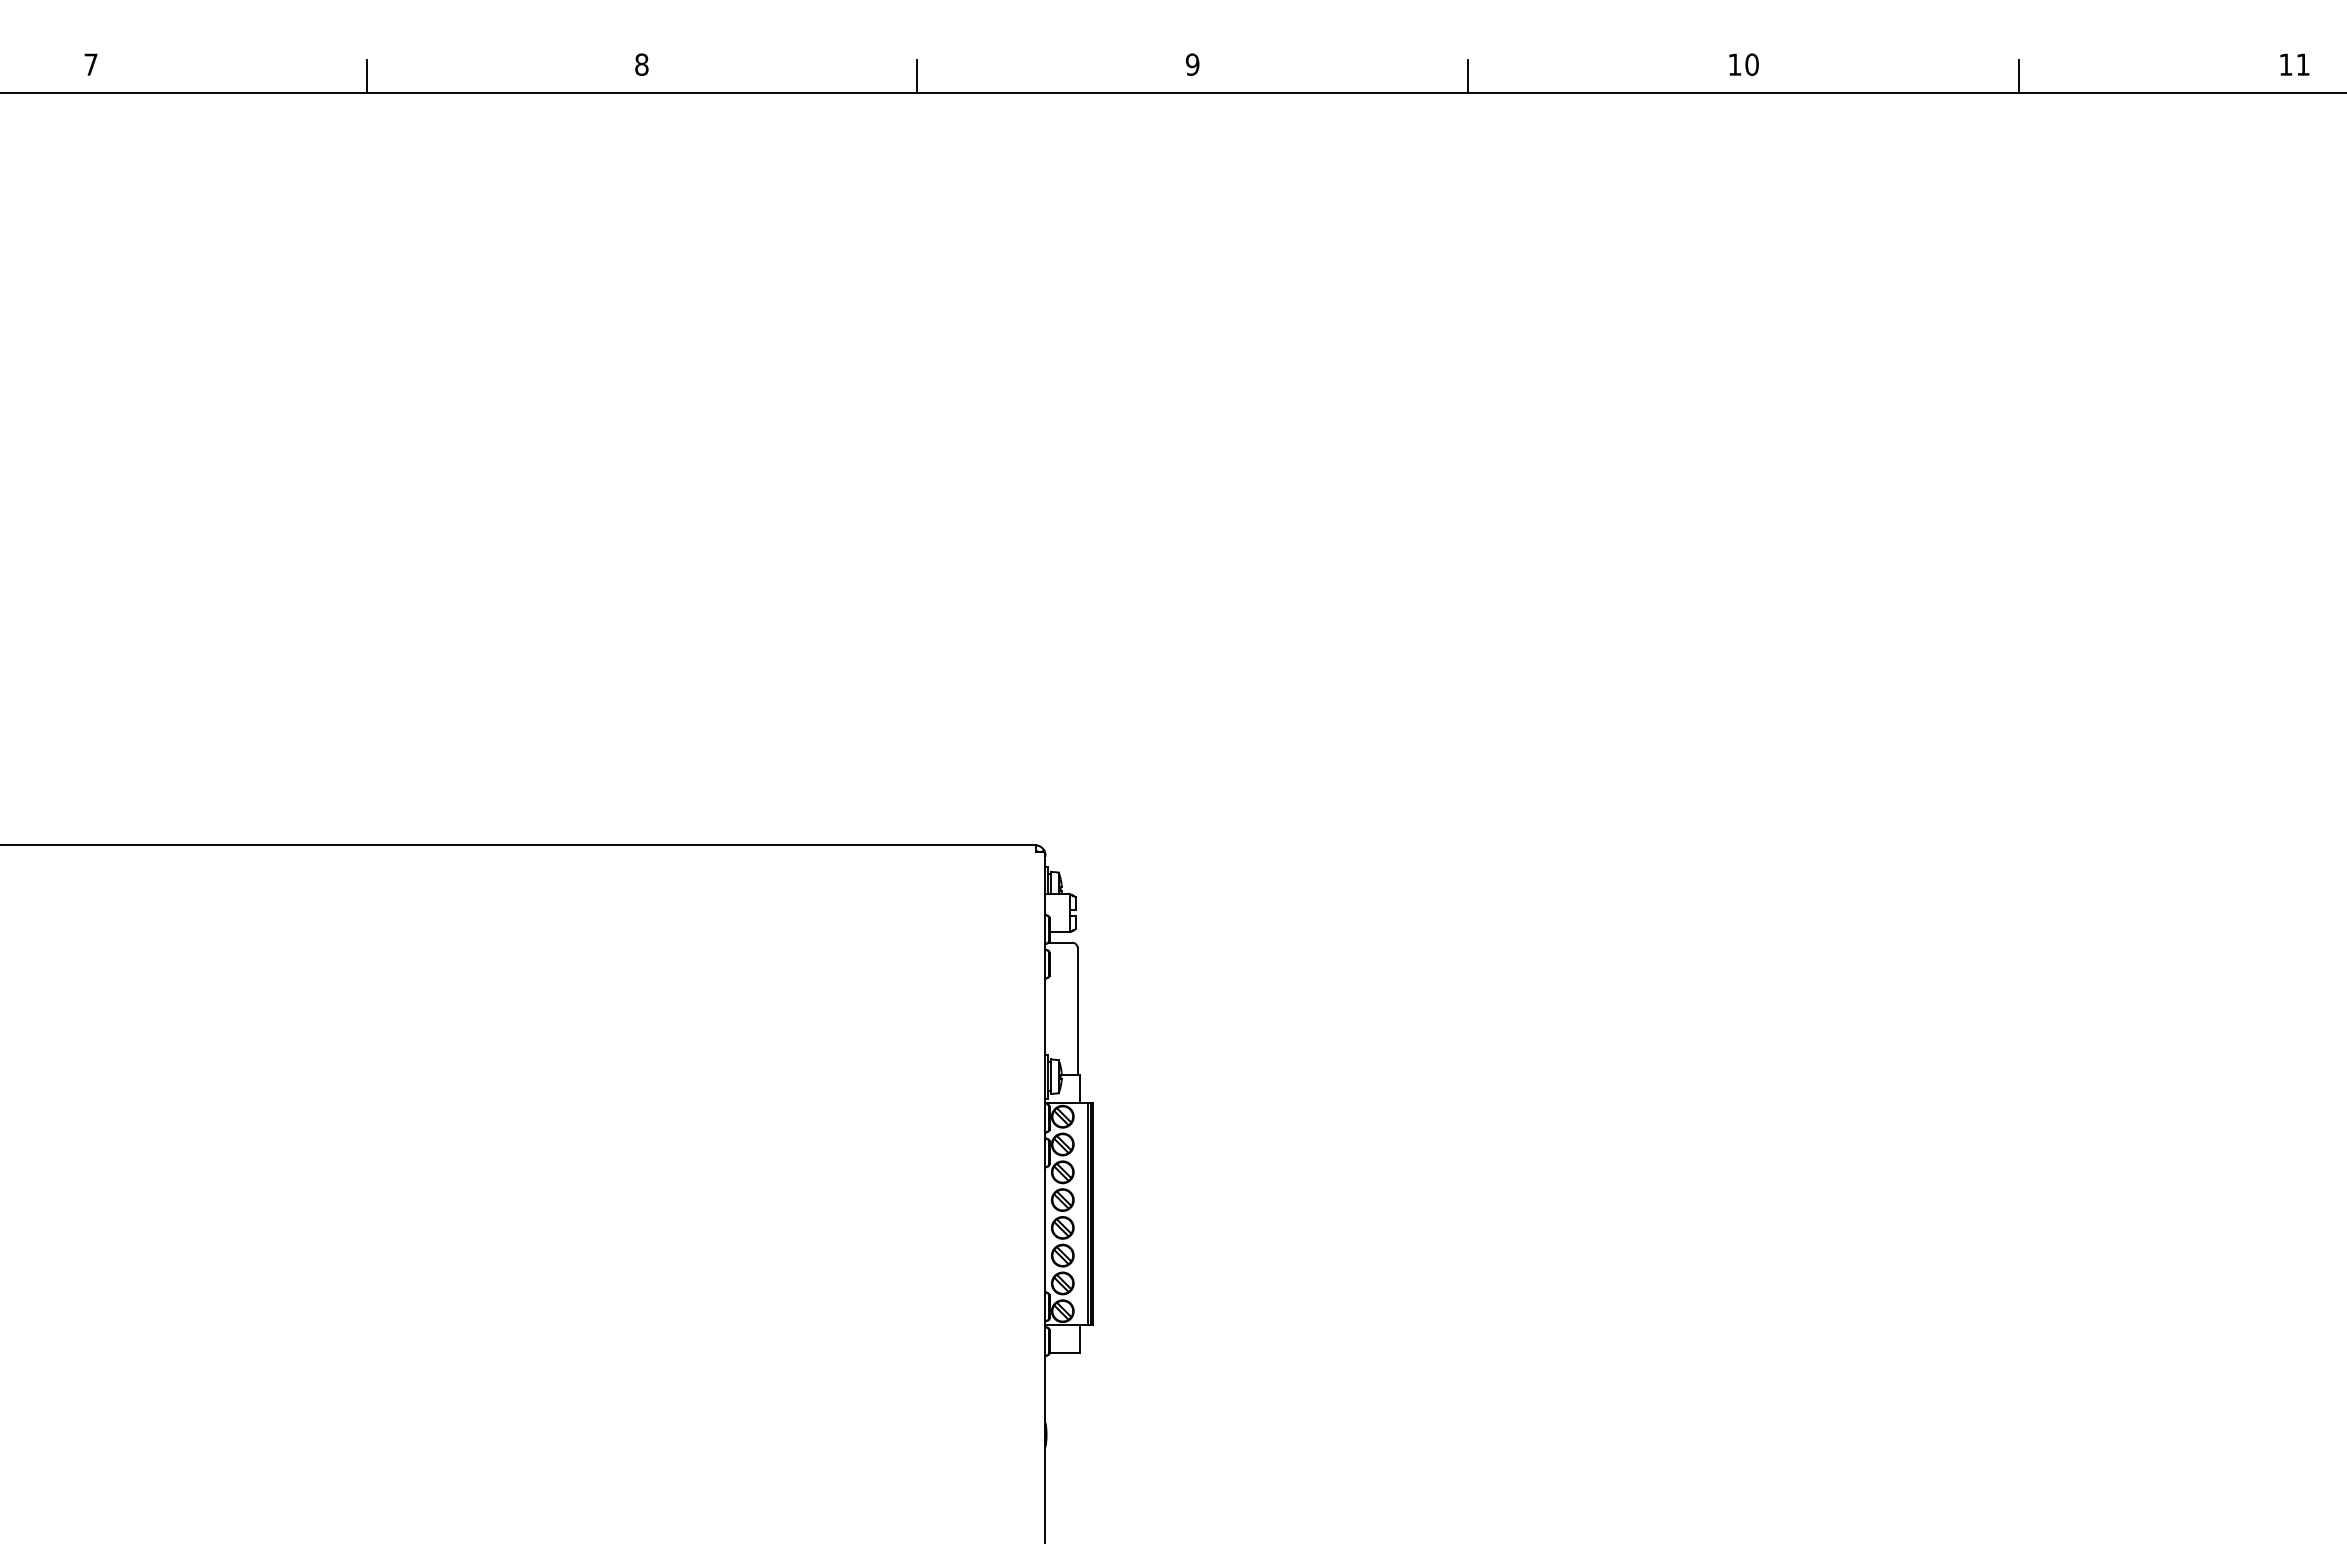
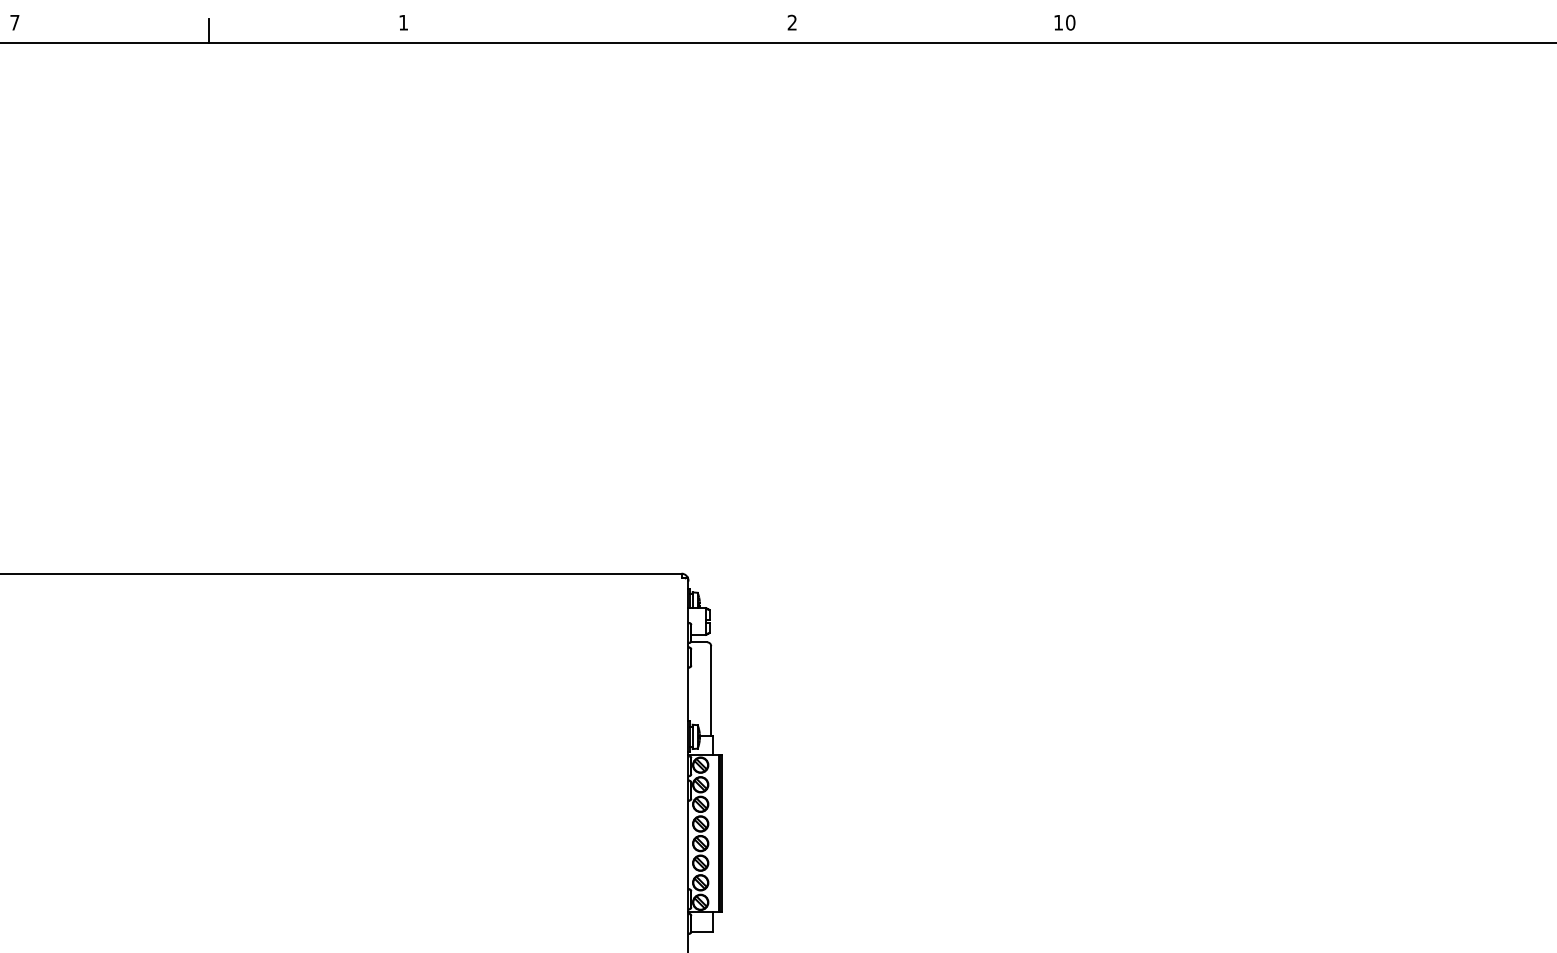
text: (641, 64) -> (403, 22), 8 -> 1
text: (1192, 64) -> (792, 22), 9 -> 2
text: (1743, 64) -> (1064, 22), moved
line: (917, 76) -> (598, 31), removed
line: (1468, 76) -> (986, 31), removed
line: (2019, 76) -> (1375, 31), removed

